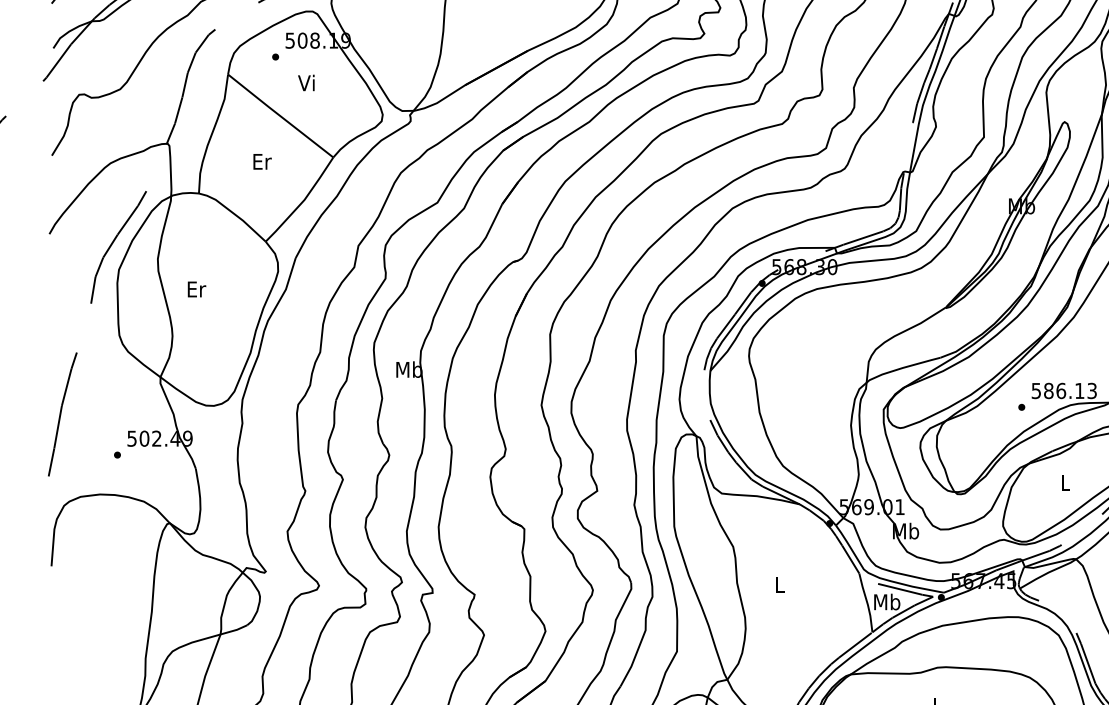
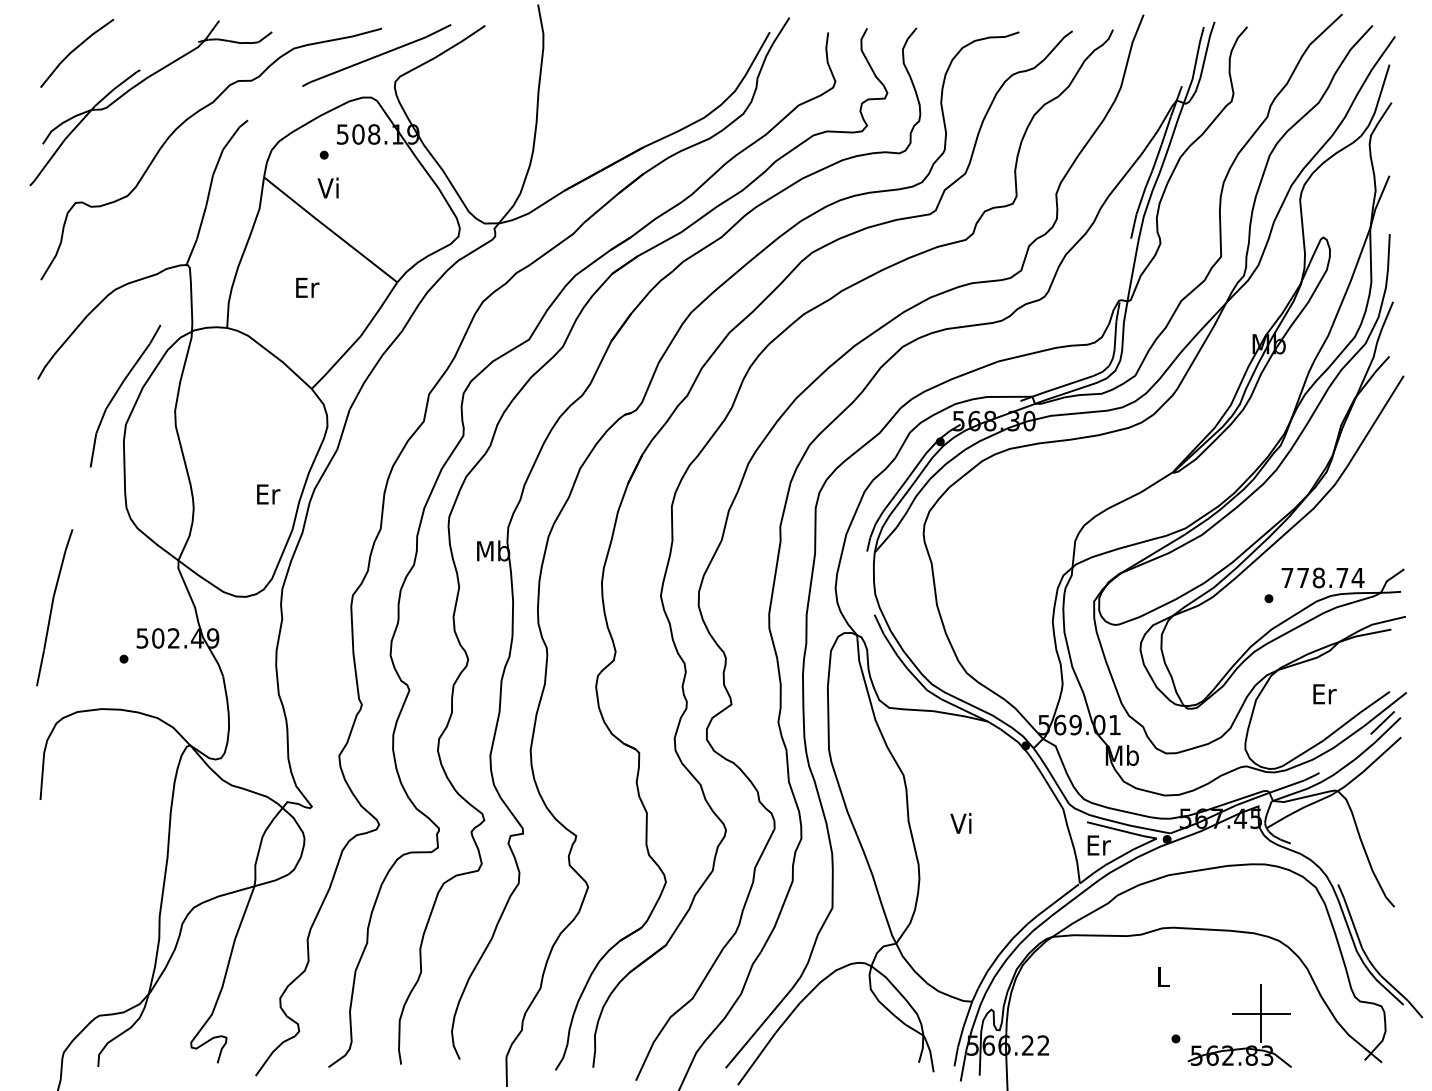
text: (305, 82) -> (327, 187), moved
text: (196, 289) -> (268, 494), moved
text: (1064, 390) -> (1322, 577), 586.13 -> 778.74
text: (1065, 482) -> (1324, 694), L -> Er
text: (778, 584) -> (960, 823), L -> Vi
text: (887, 601) -> (1098, 844), Mb -> Er

